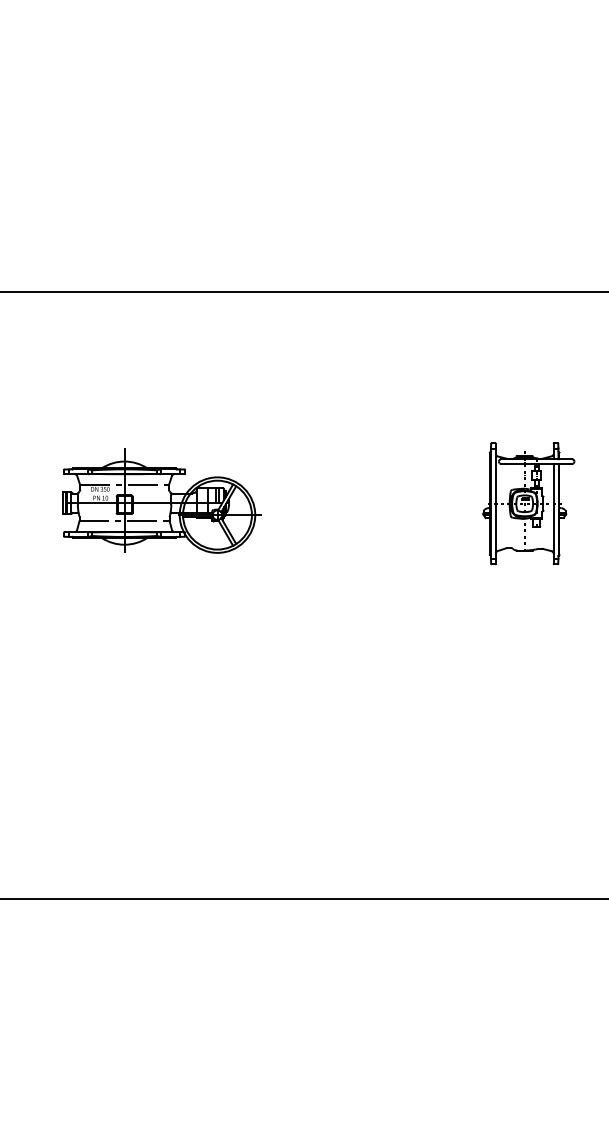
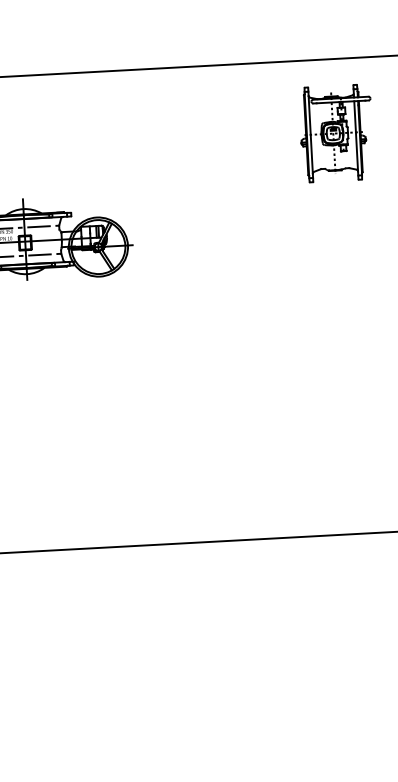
part: (528, 503) -> (336, 133), moved

